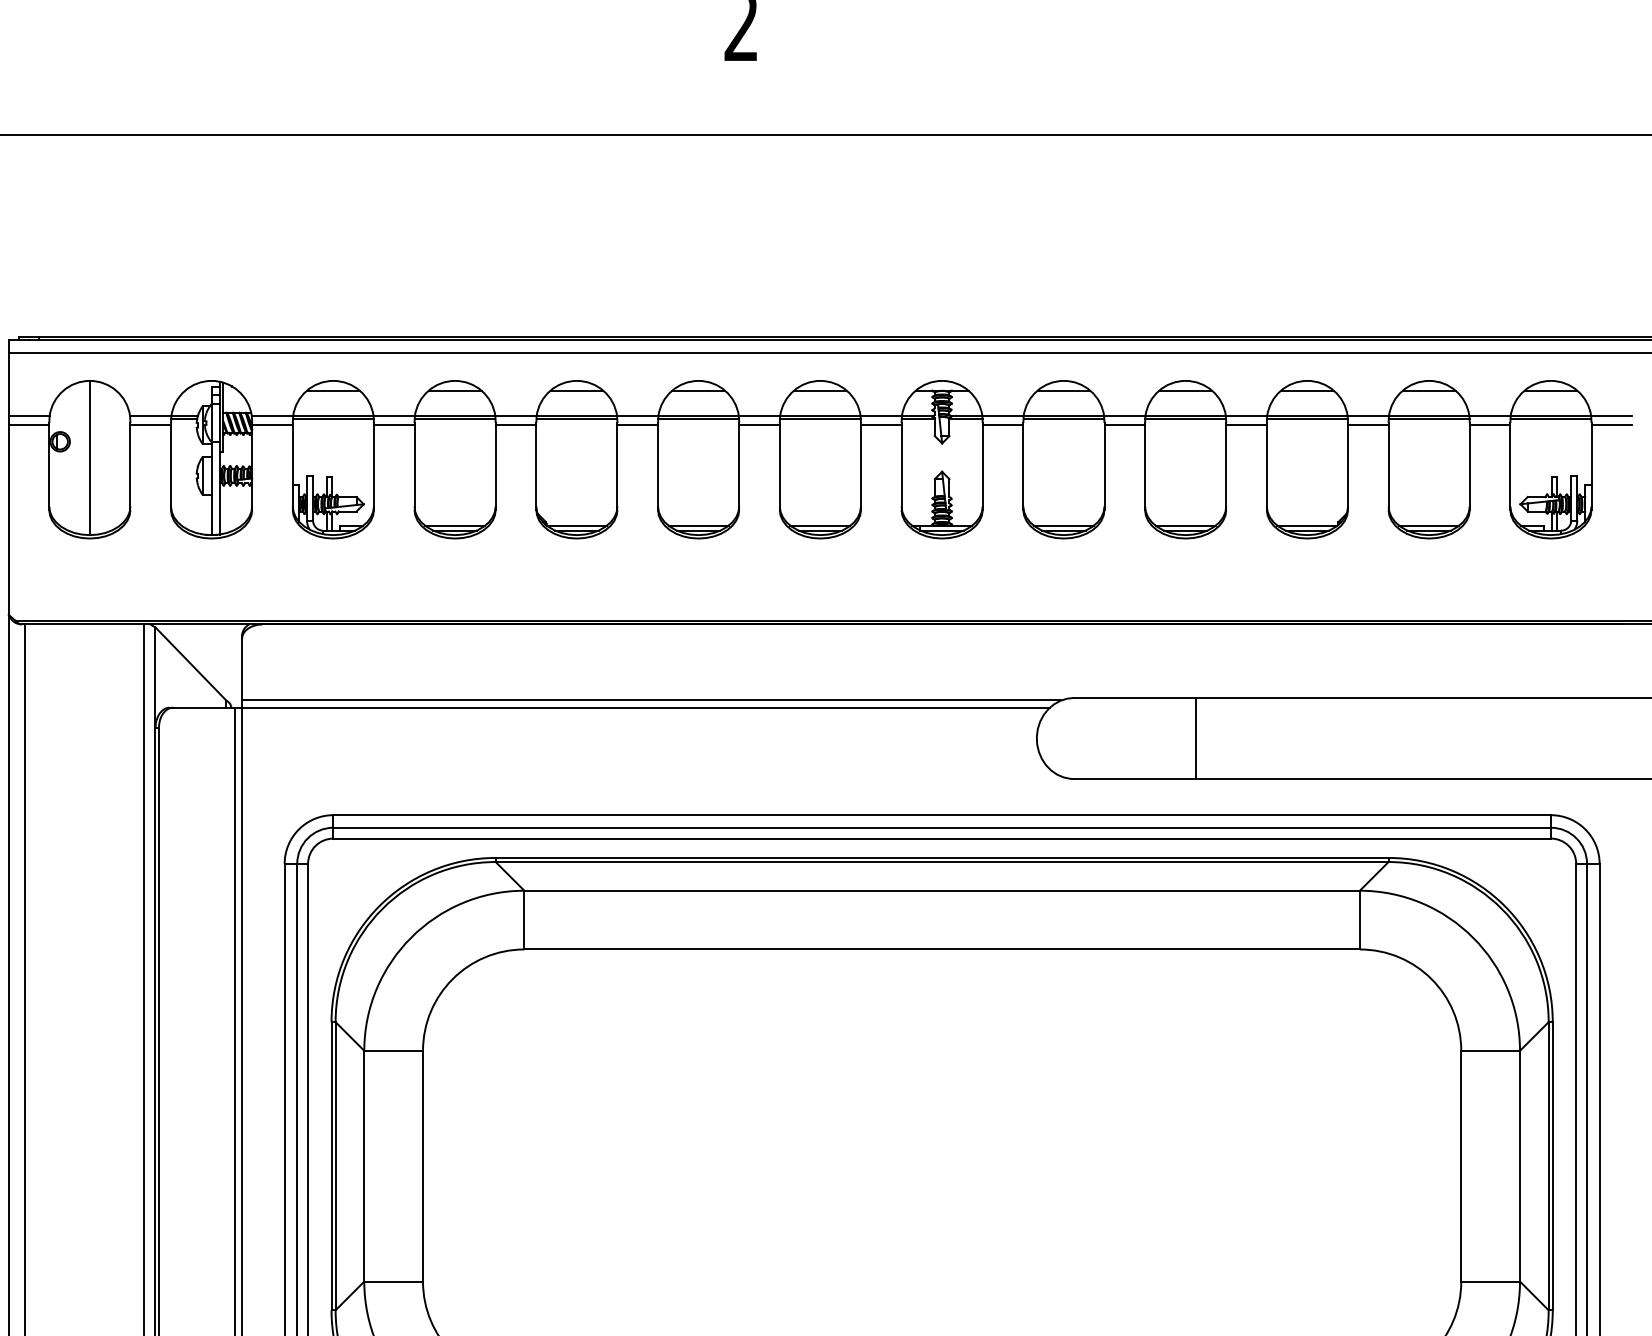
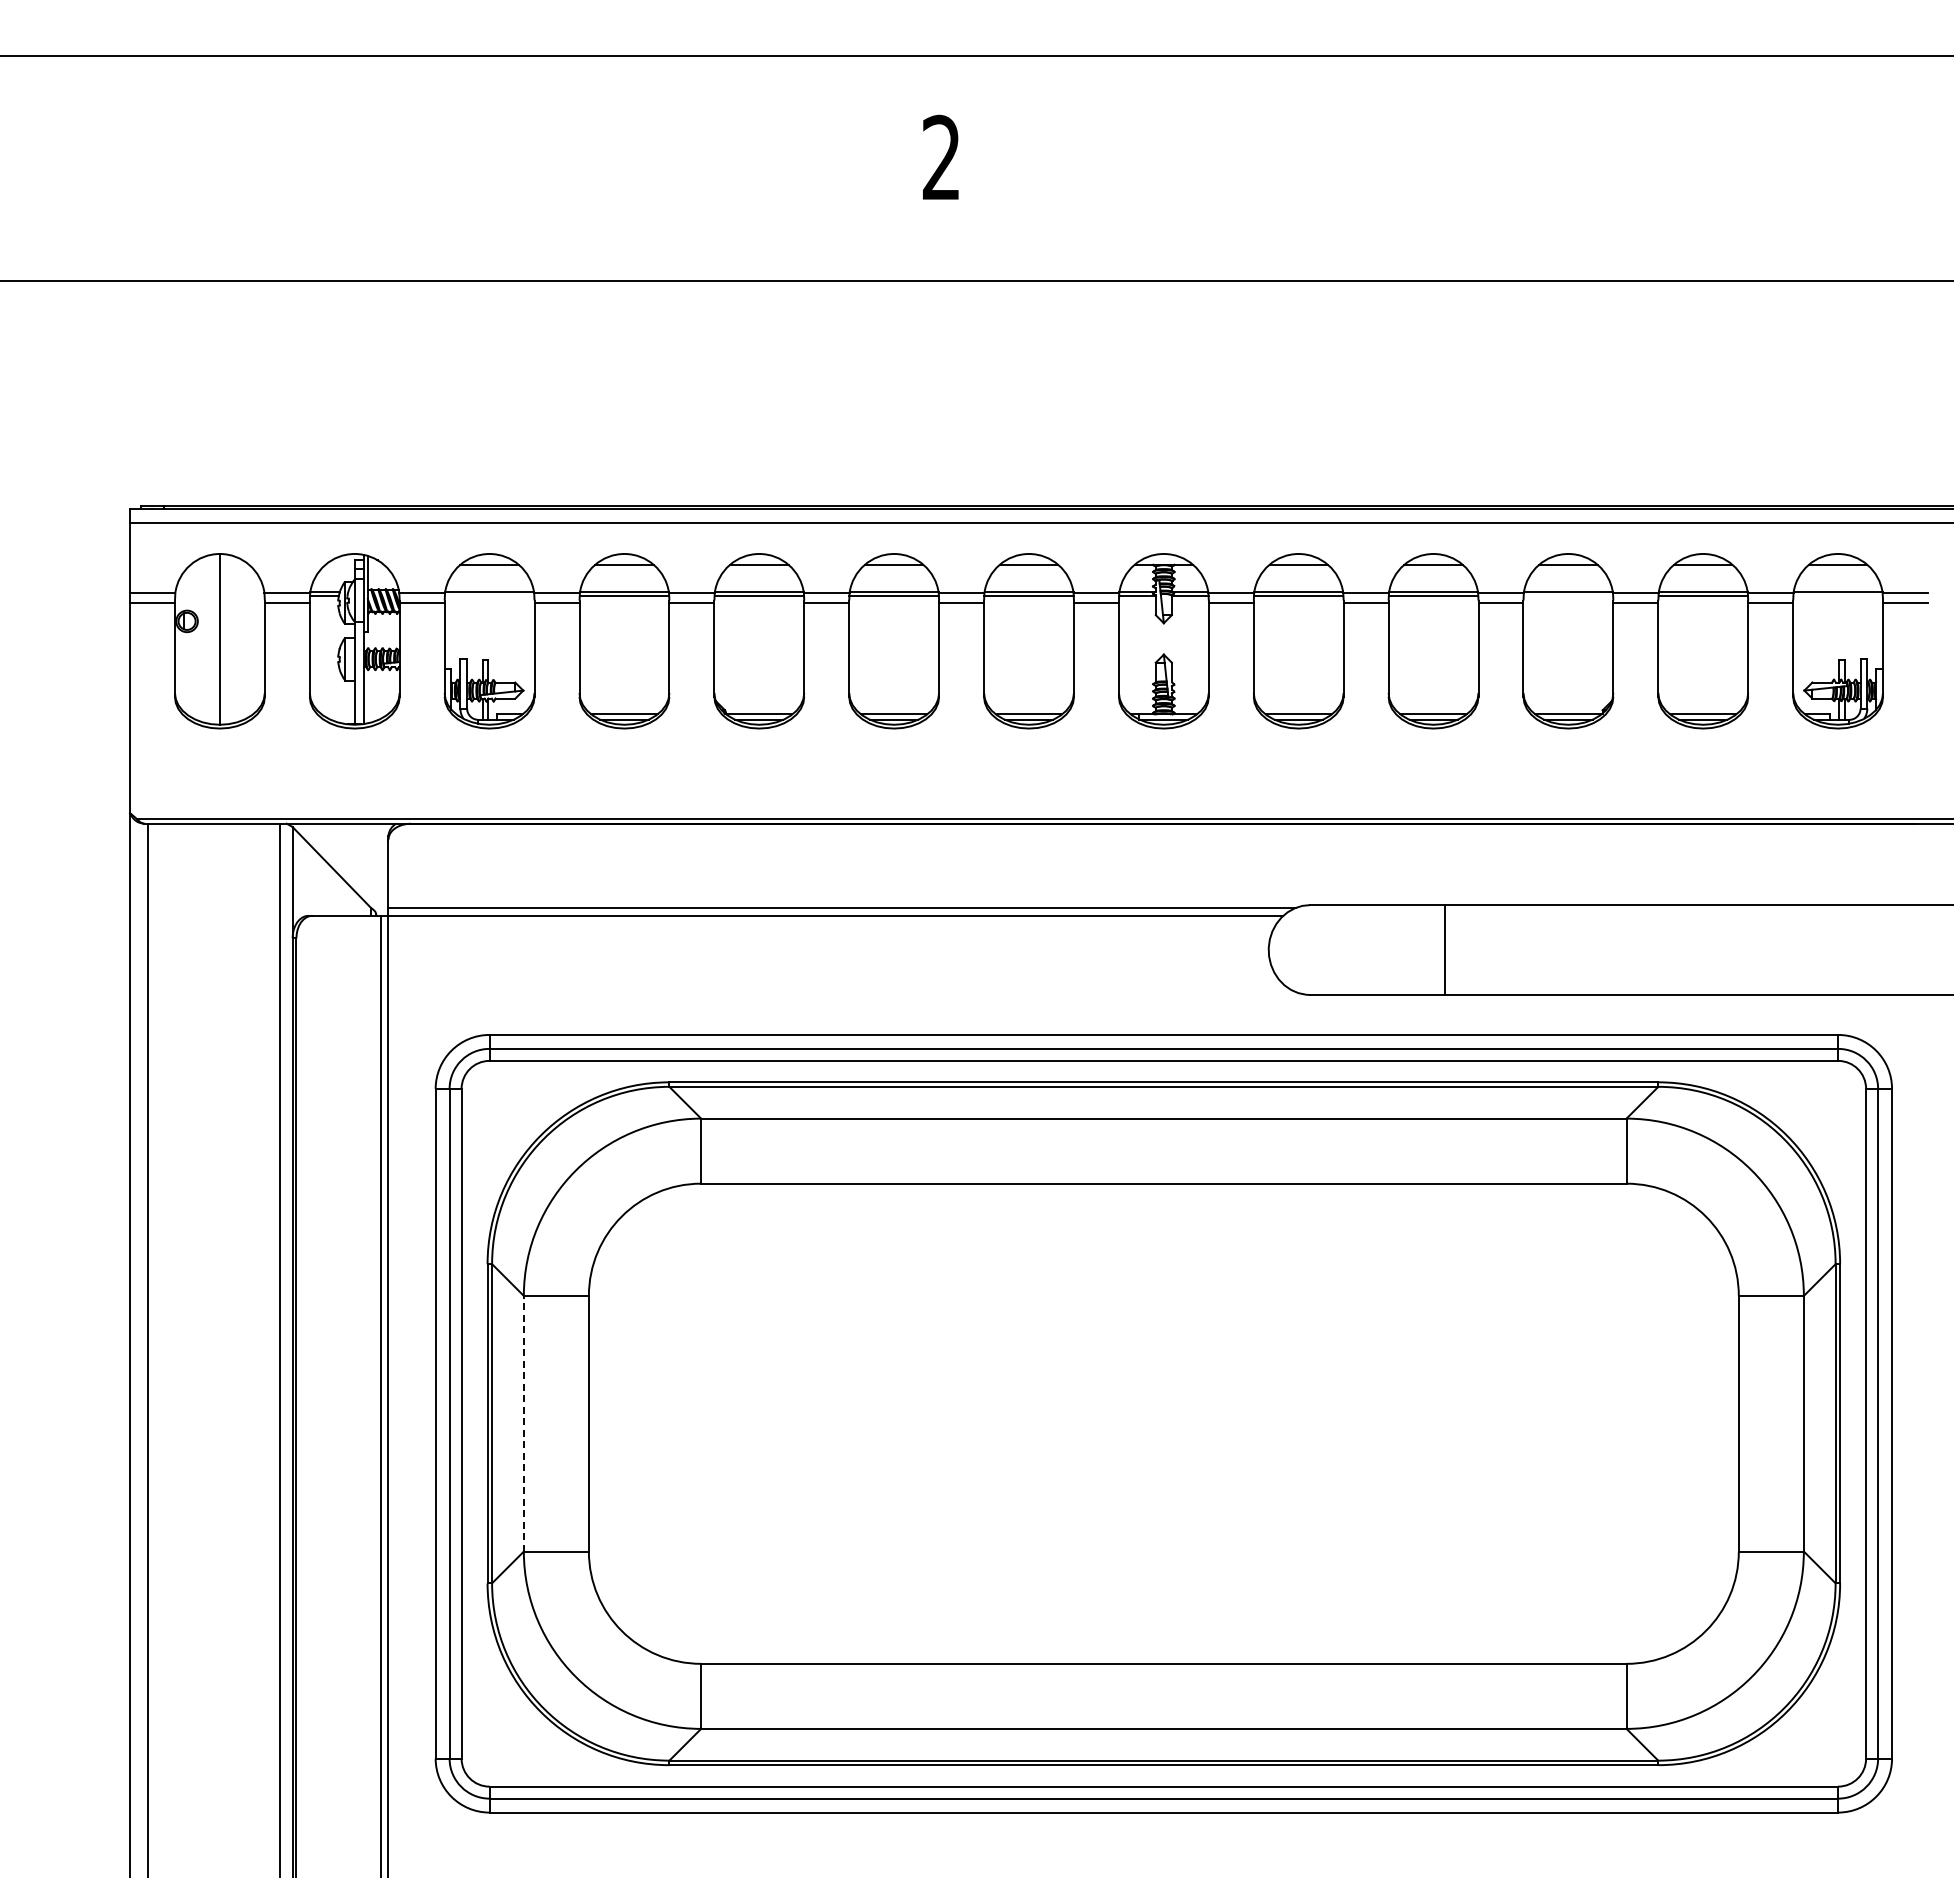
line: (333, 418) -> (489, 595), removed
line: (1307, 418) -> (1568, 595), removed
line: (1550, 418) -> (1837, 595), removed
line: (363, 1166) -> (523, 1423), solid -> dashed

